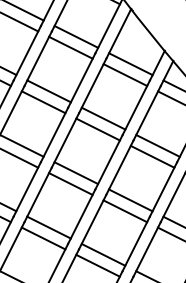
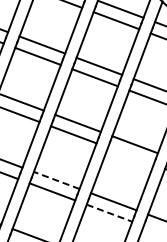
line: (125, 211) -> (131, 156), removed
line: (48, 227) -> (56, 180), solid -> dashed
line: (98, 265) -> (109, 212), solid -> dashed

